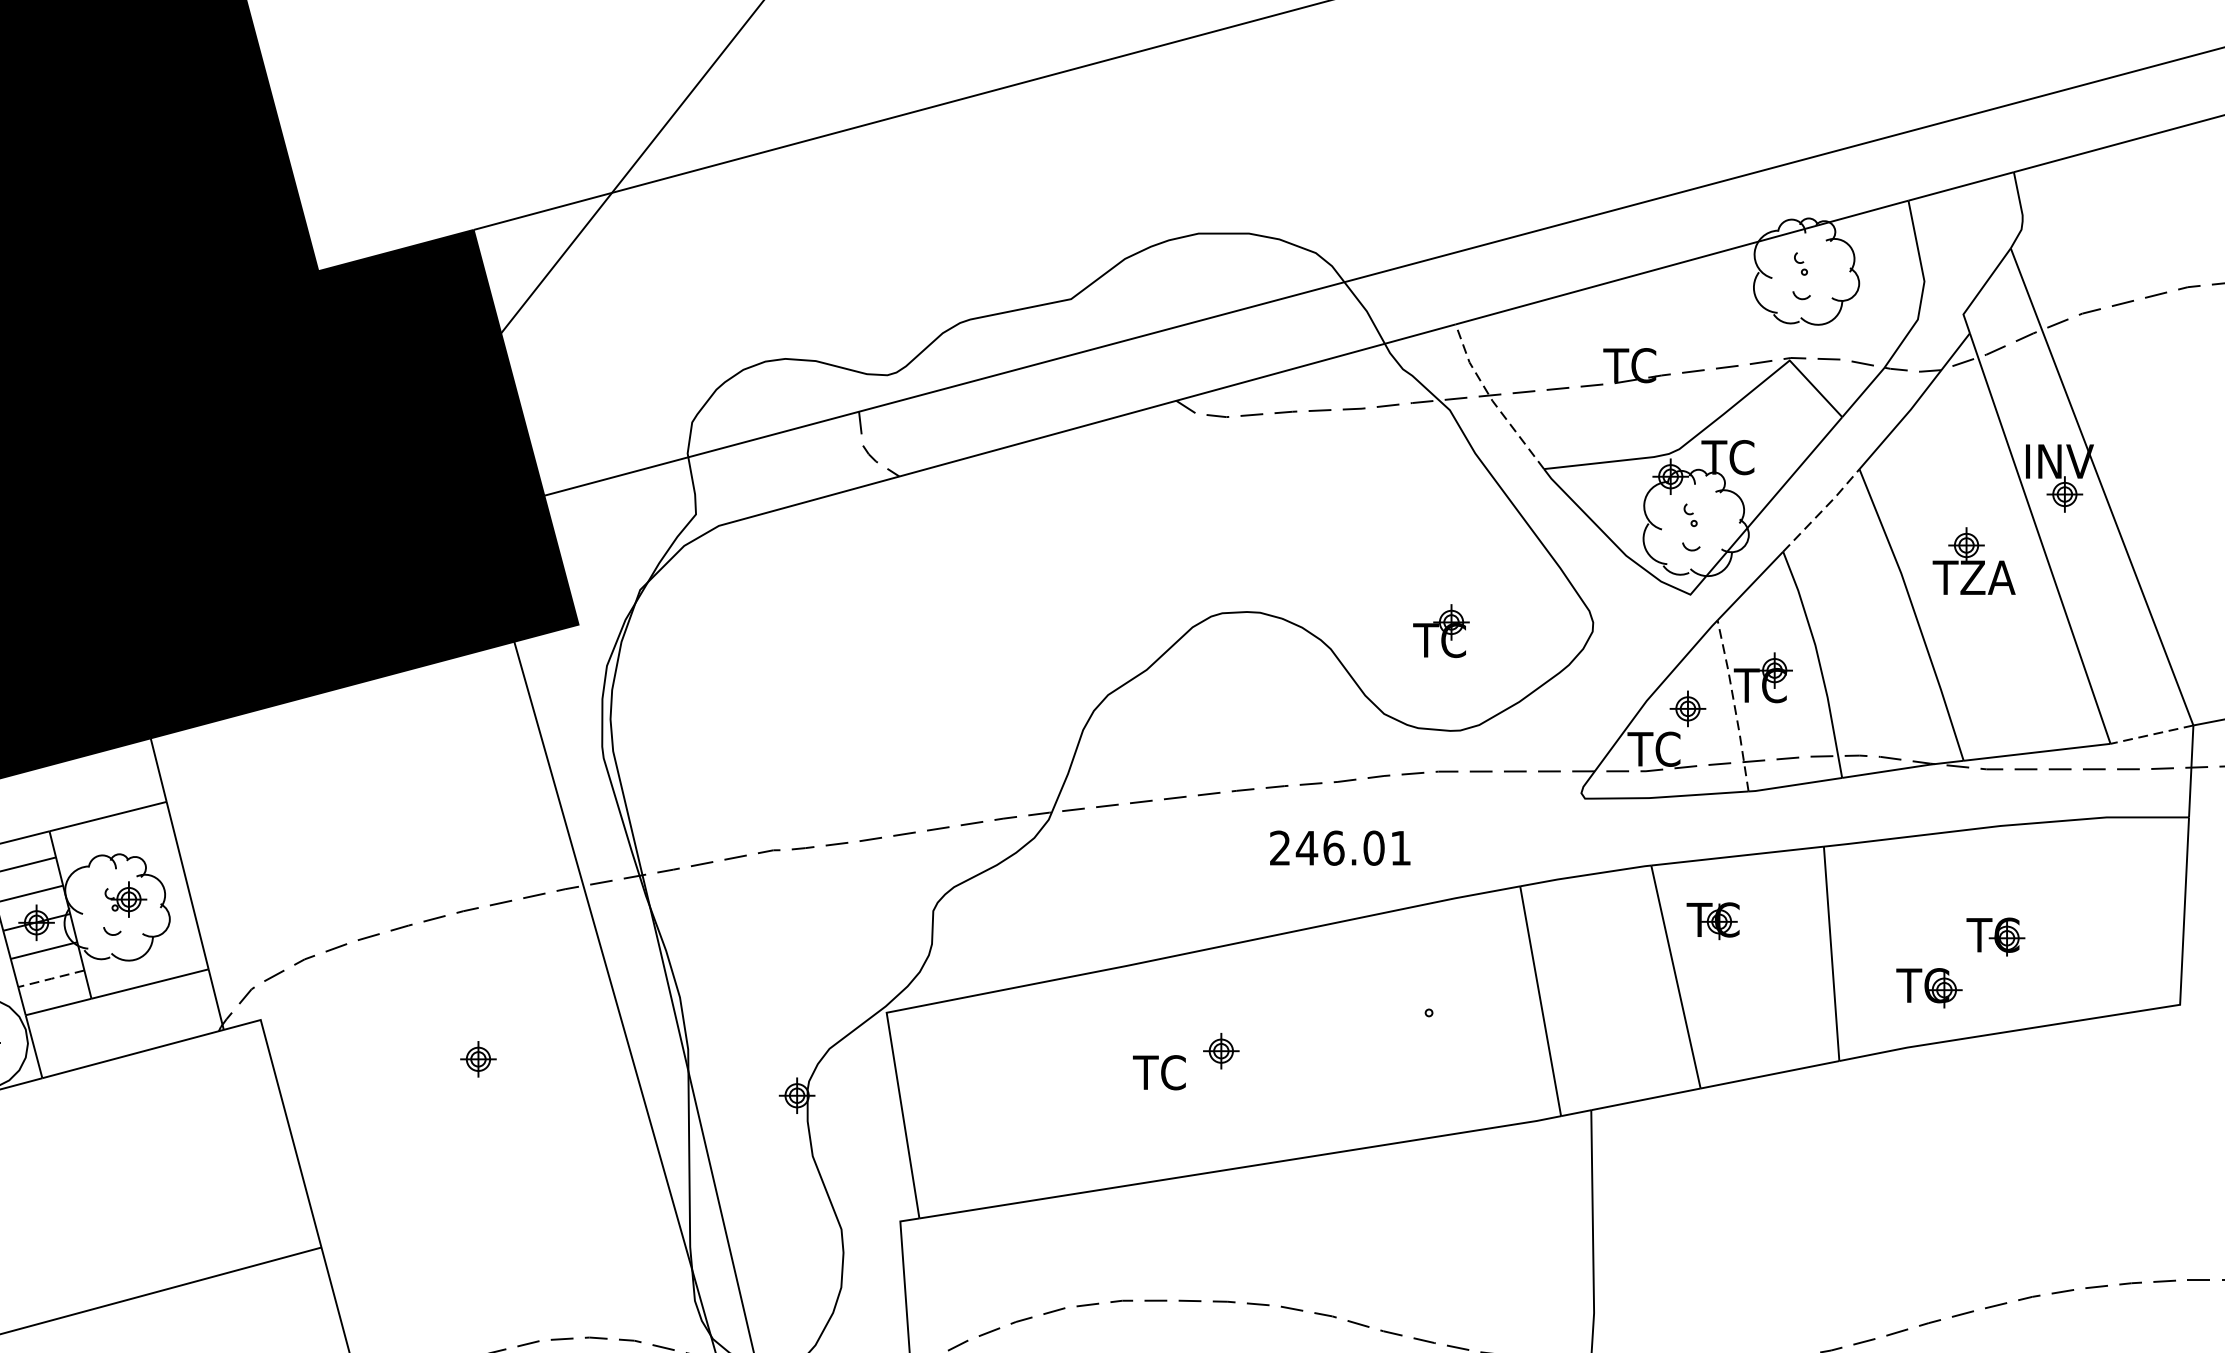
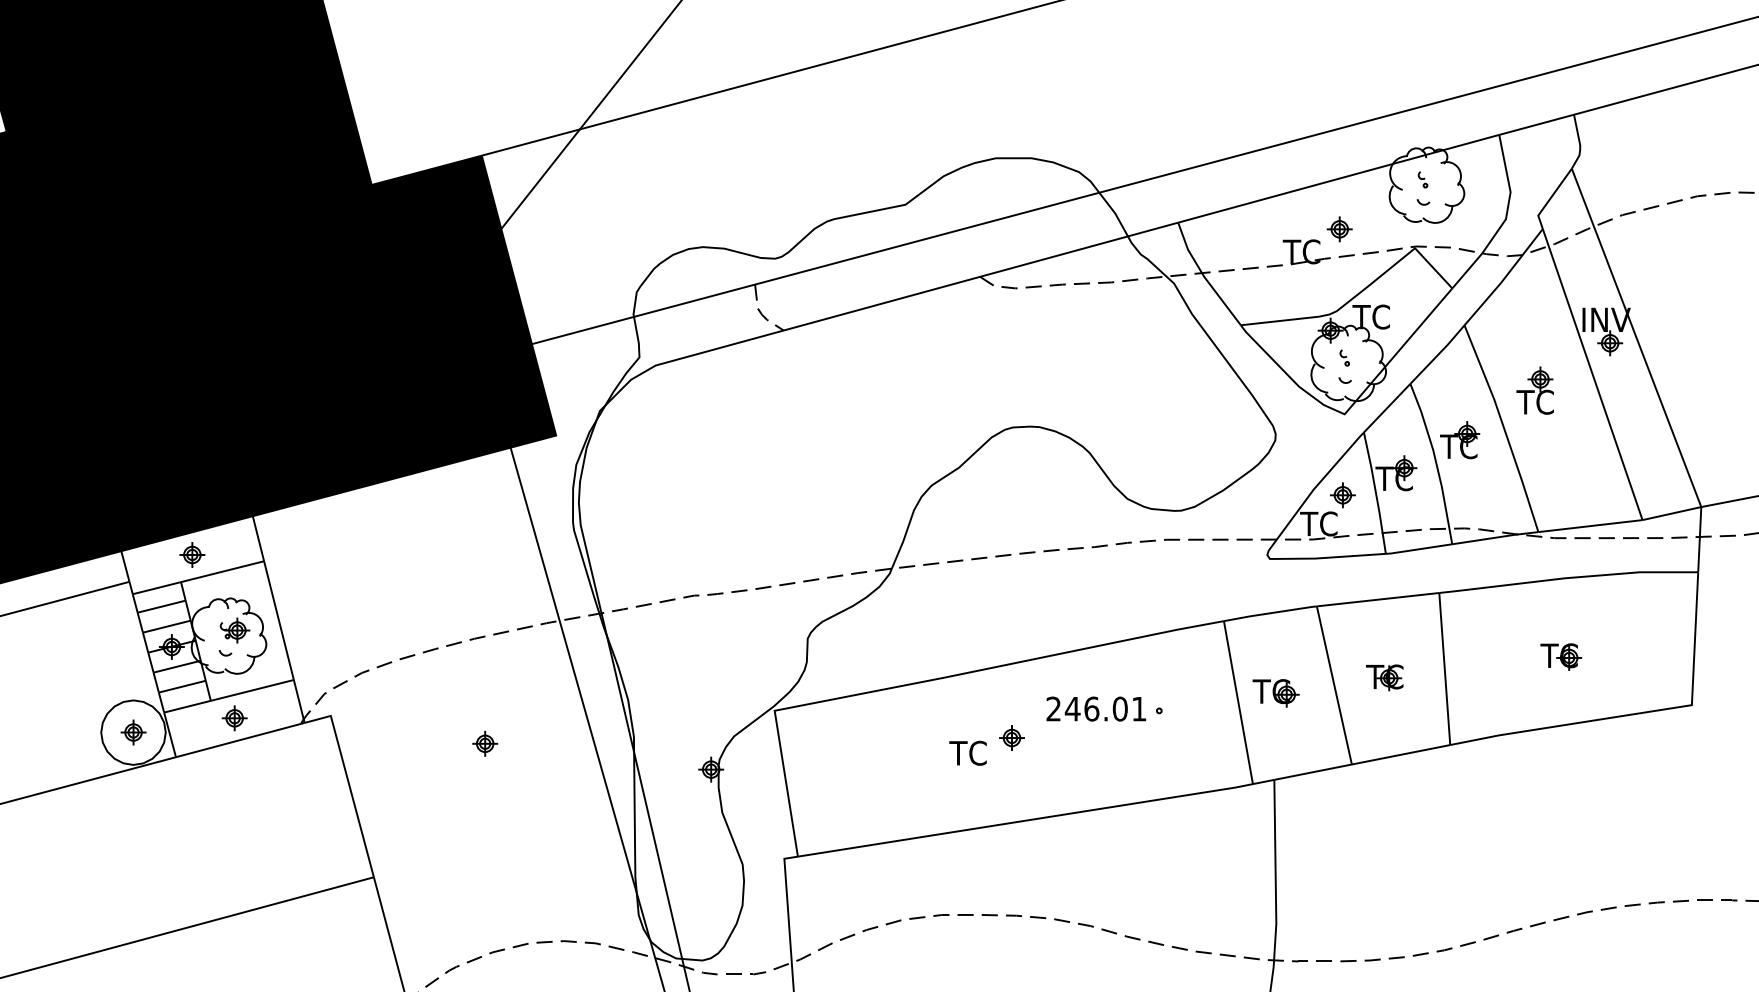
part: (1683, 334) -> (1339, 229), added
line: (1492, 400) -> (1204, 276), dashed -> solid
line: (1822, 510) -> (1438, 354), dashed -> solid
text: (1987, 576) -> (1555, 401), TZA -> TC
part: (1442, 631) -> (1460, 440), moved
line: (1733, 704) -> (1375, 492), dashed -> solid
line: (2151, 734) -> (1671, 513), dashed -> solid
part: (65, 792) -> (192, 554), added
text: (1340, 847) -> (1096, 708), moved
part: (1712, 920) -> (1384, 677), moved
line: (51, 978) -> (182, 686), dashed -> solid
part: (1928, 988) -> (1275, 693), moved
part: (124, 1023) -> (234, 718), added

